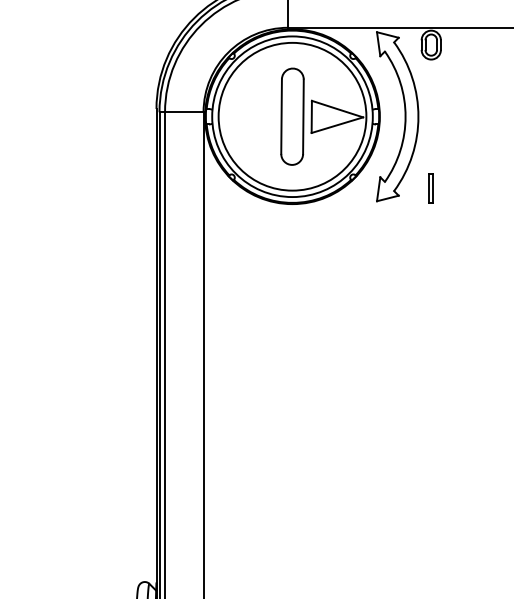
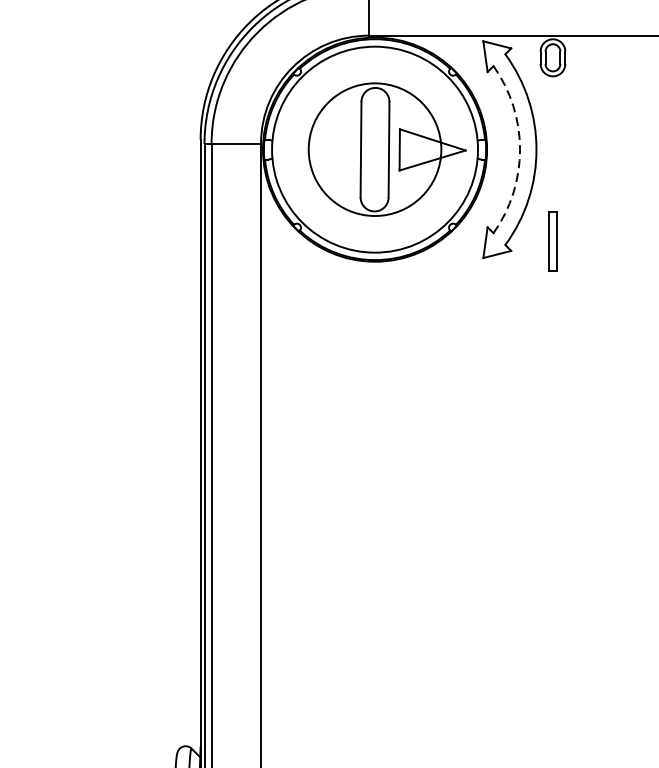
circle: (292, 116) -> (375, 149), size x0.7
arc: (405, 116) -> (519, 149), solid -> dashed
part: (430, 188) -> (551, 241), size x1.6

